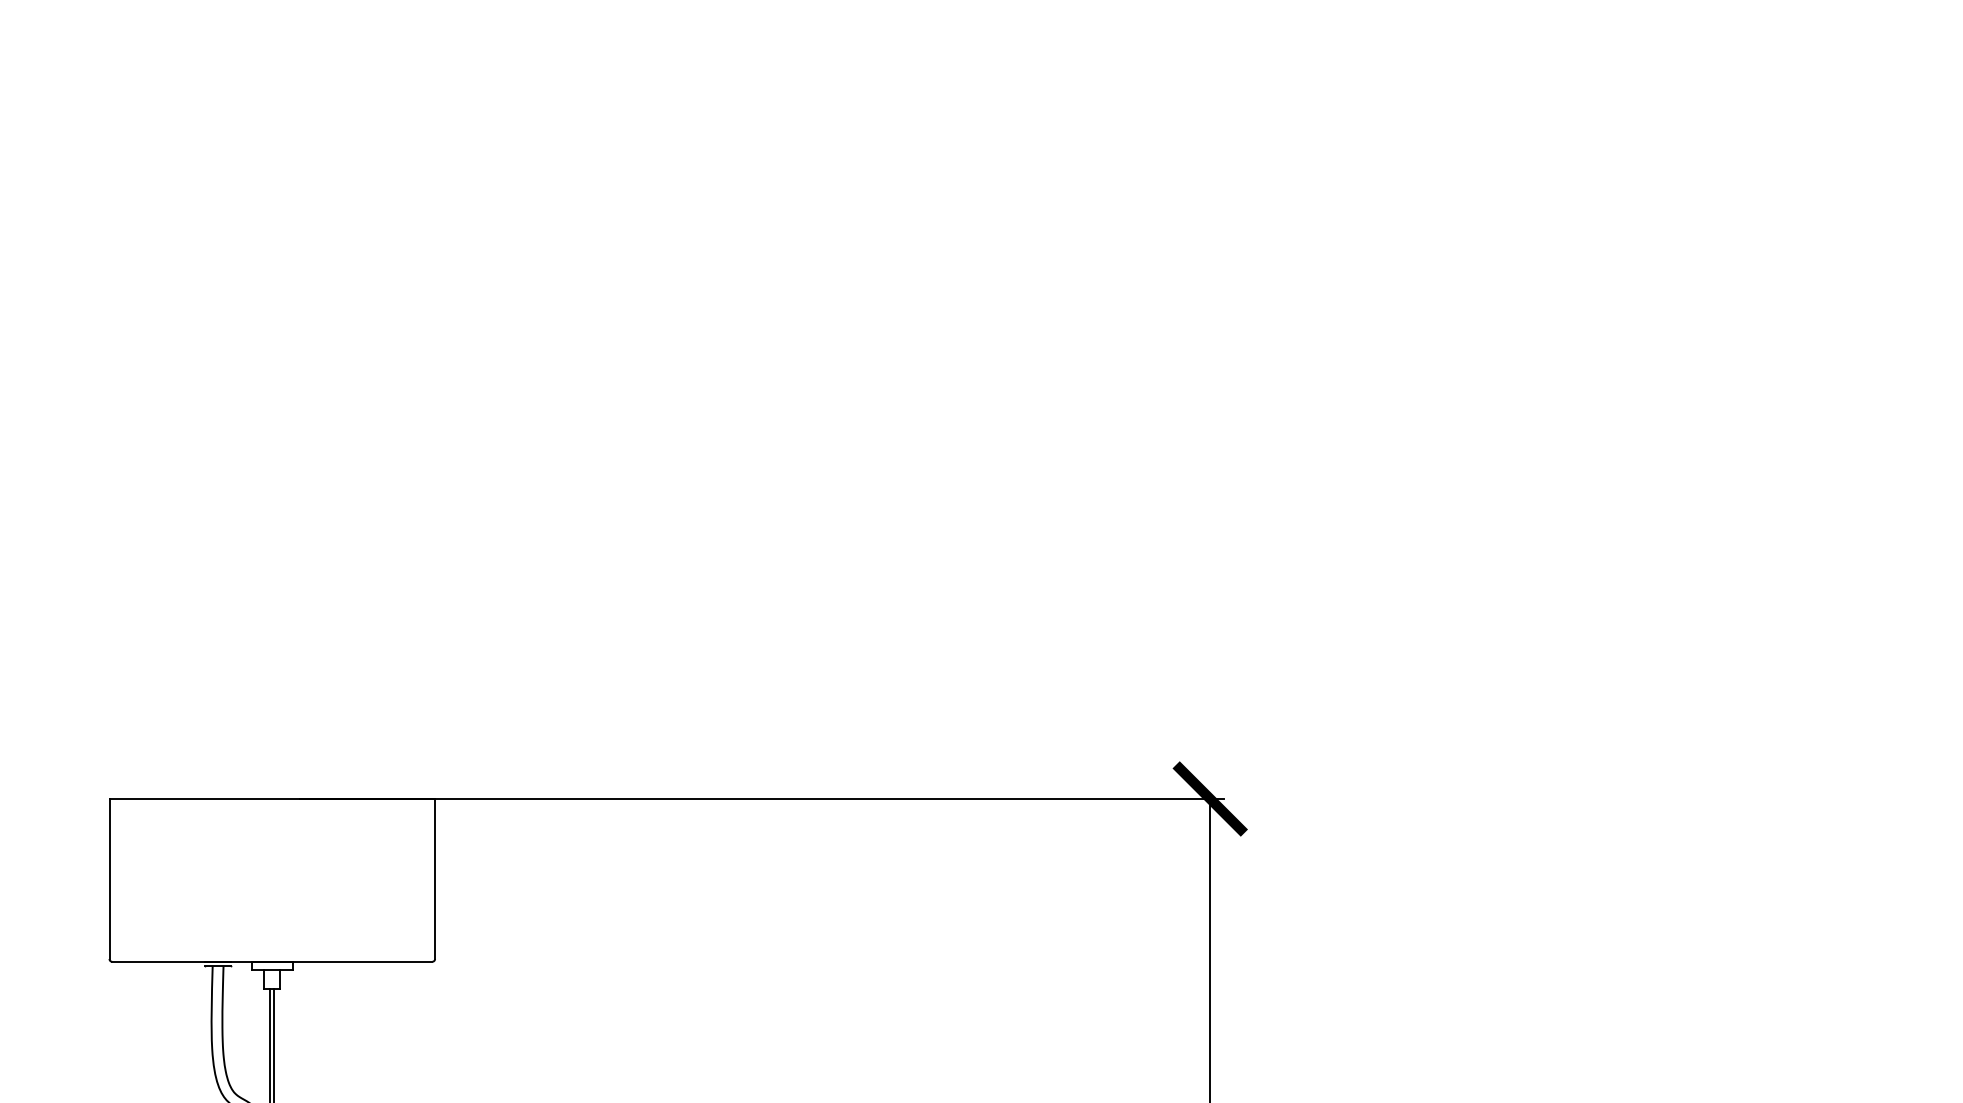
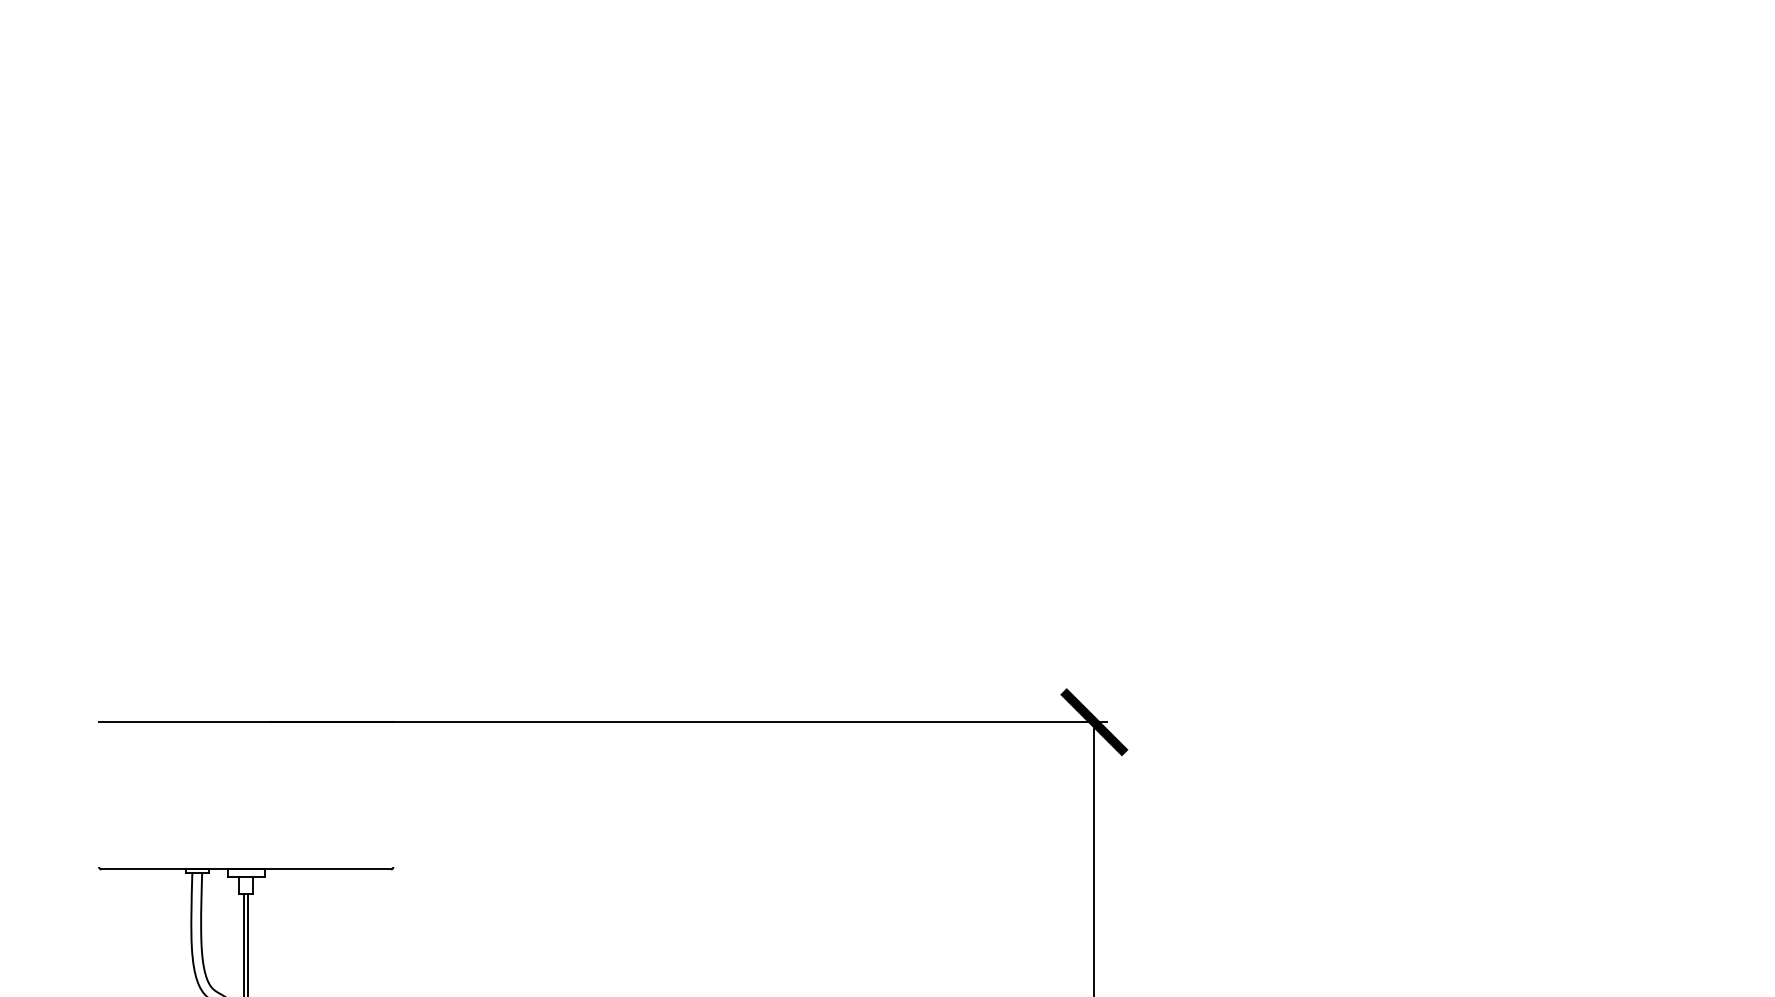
line: (109, 878) -> (99, 794), removed
line: (435, 878) -> (393, 794), removed

